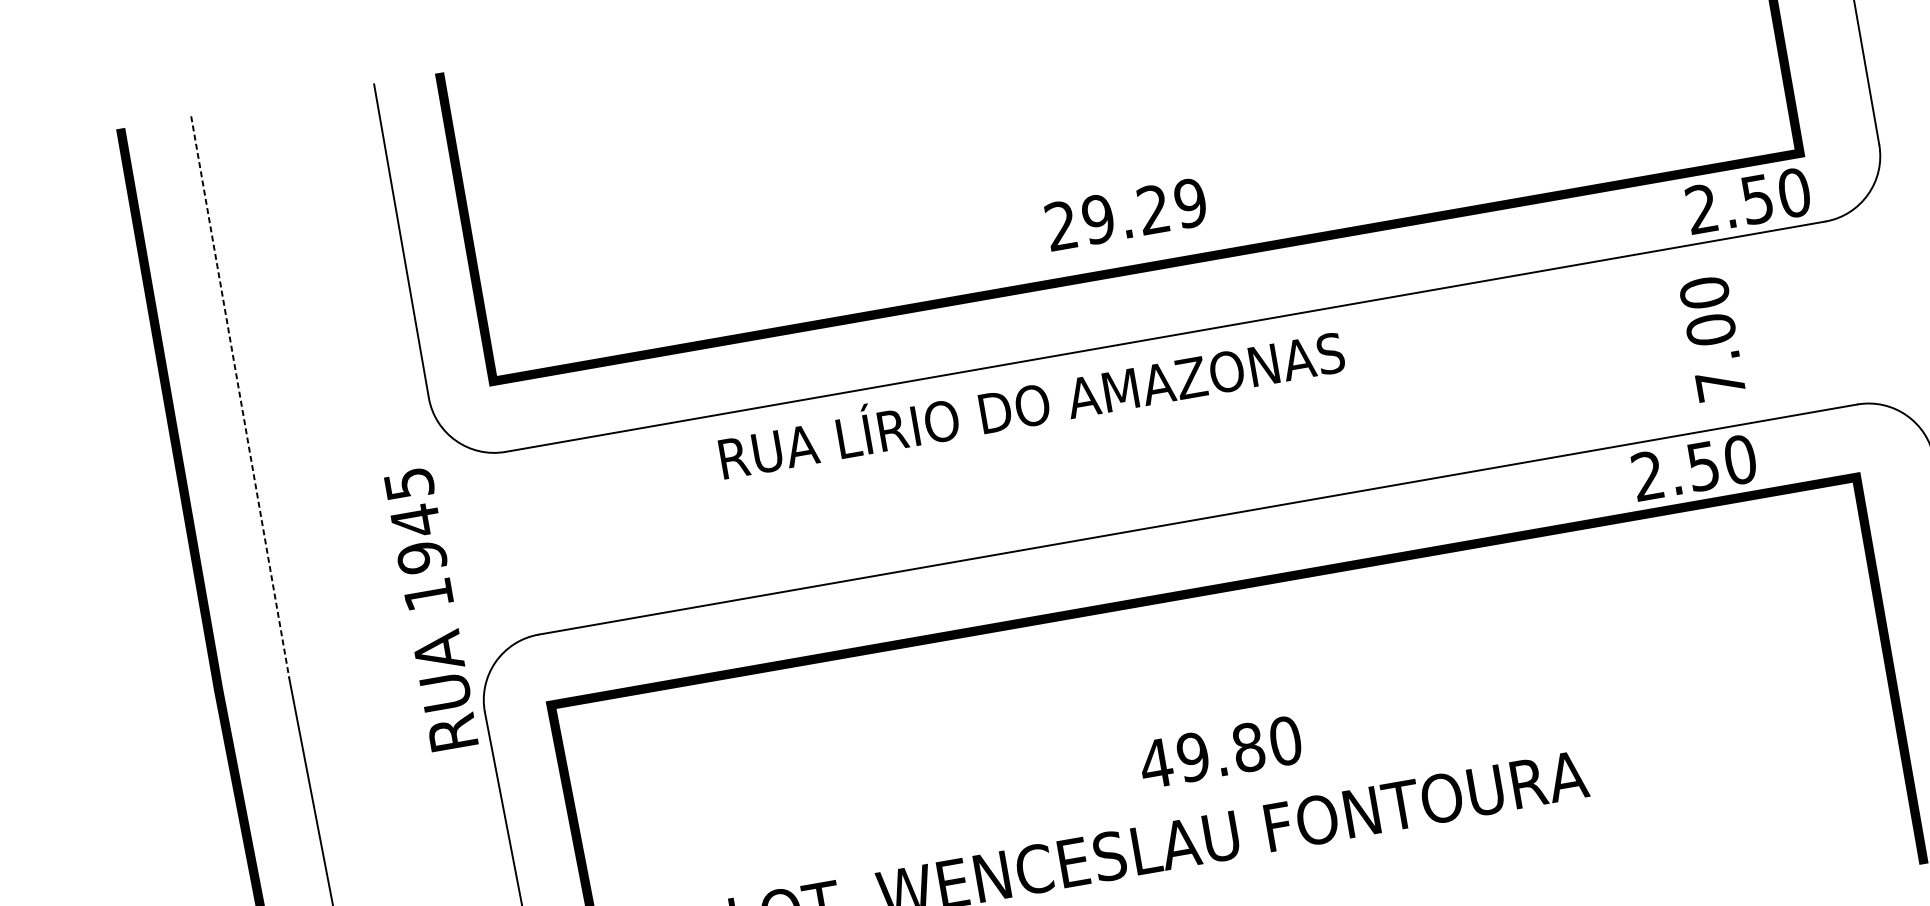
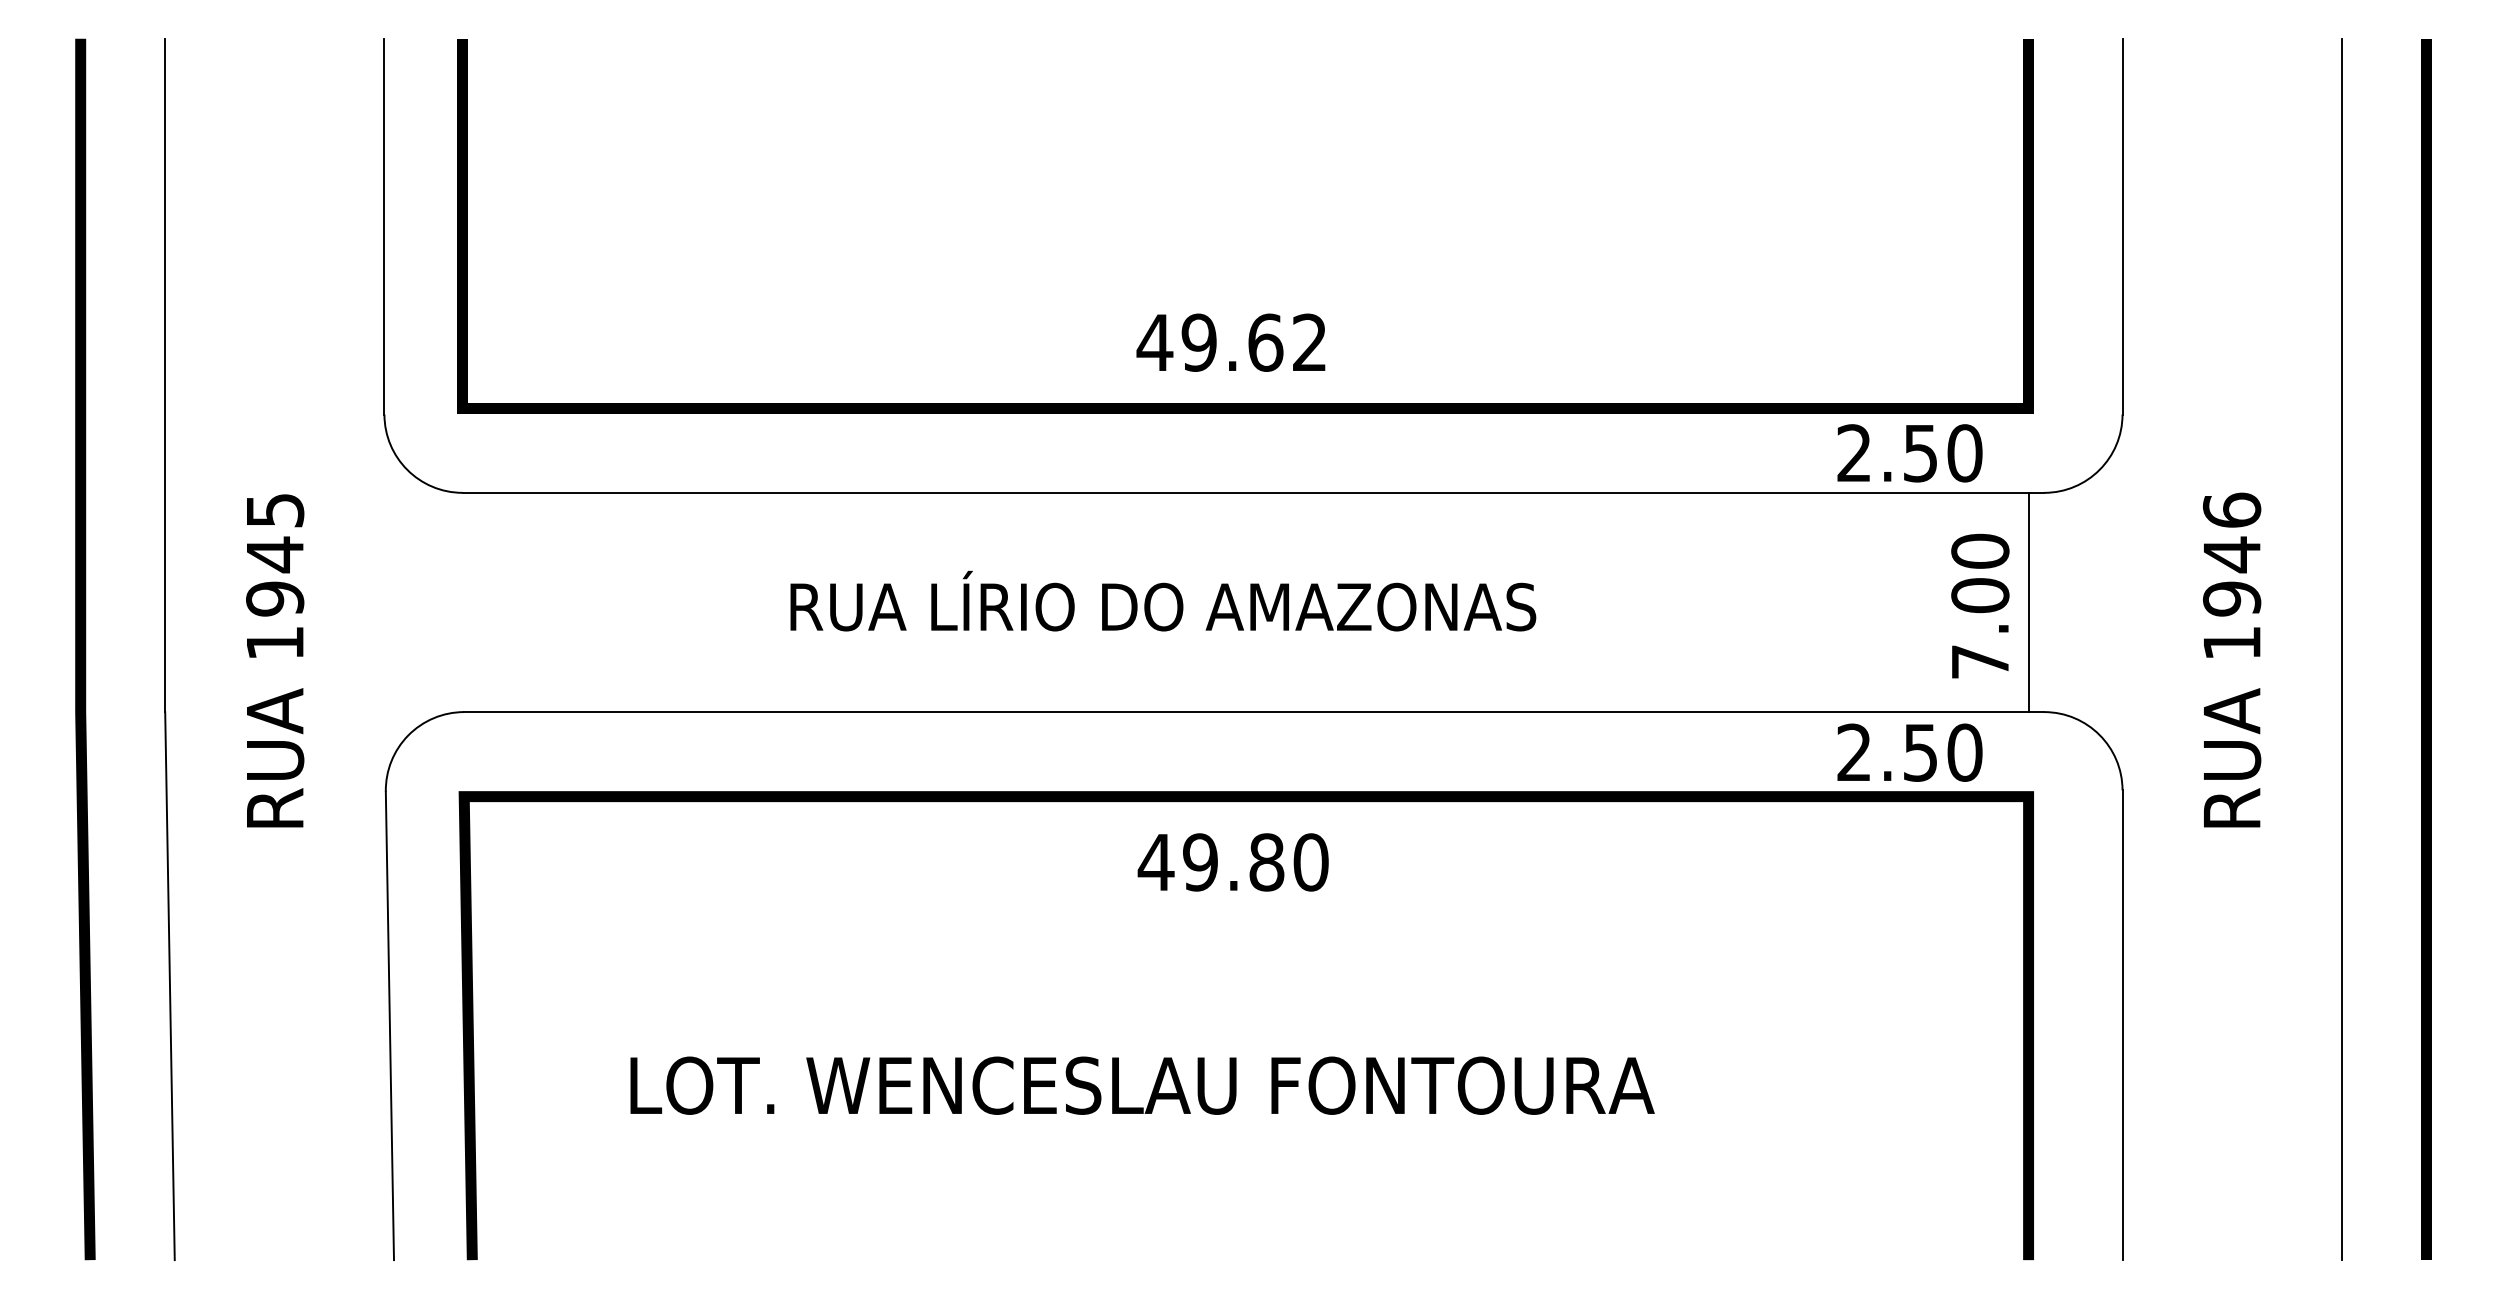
text: (1748, 201) -> (1909, 453), moved
text: (1125, 214) -> (1231, 342), 29.29 -> 49.62
line: (1828, 315) -> (2028, 602), added
text: (1712, 338) -> (1980, 605), moved
line: (240, 397) -> (165, 375), dashed -> solid
text: (1031, 400) -> (1163, 600), moved
text: (1693, 467) -> (1909, 752), moved
text: (431, 609) -> (275, 660), moved
text: (1220, 752) -> (1232, 862), moved

